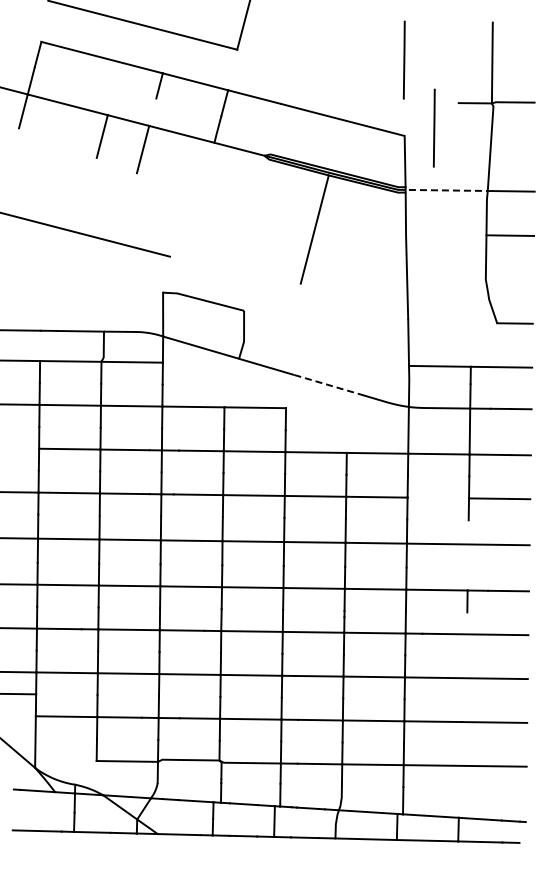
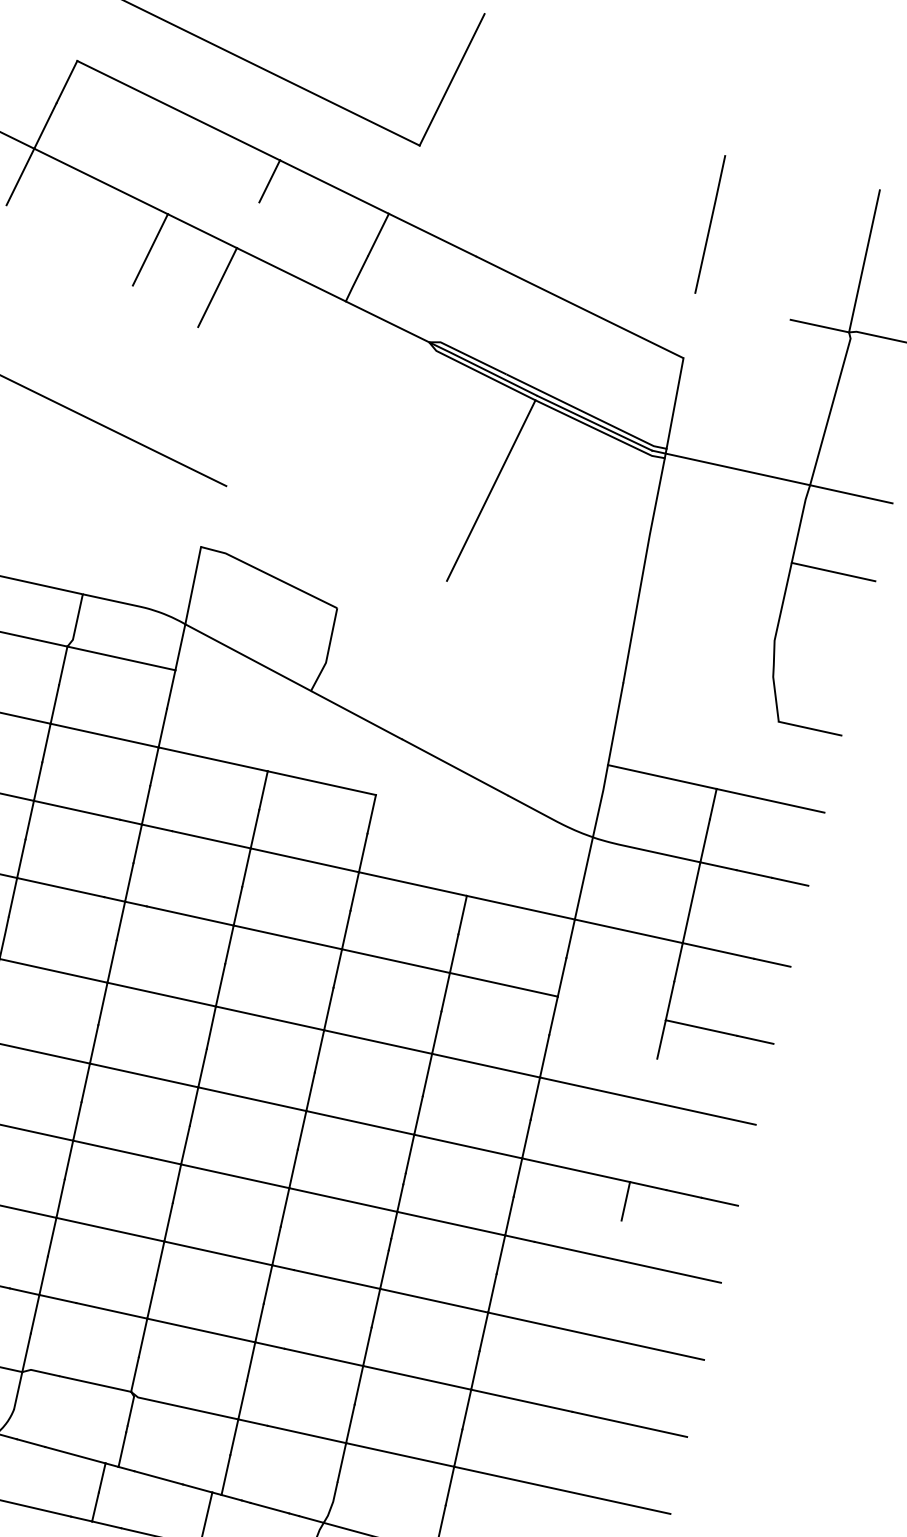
line: (433, 127) -> (737, 353), removed
line: (442, 190) -> (730, 467), dashed -> solid
line: (326, 384) -> (455, 767), dashed -> solid

